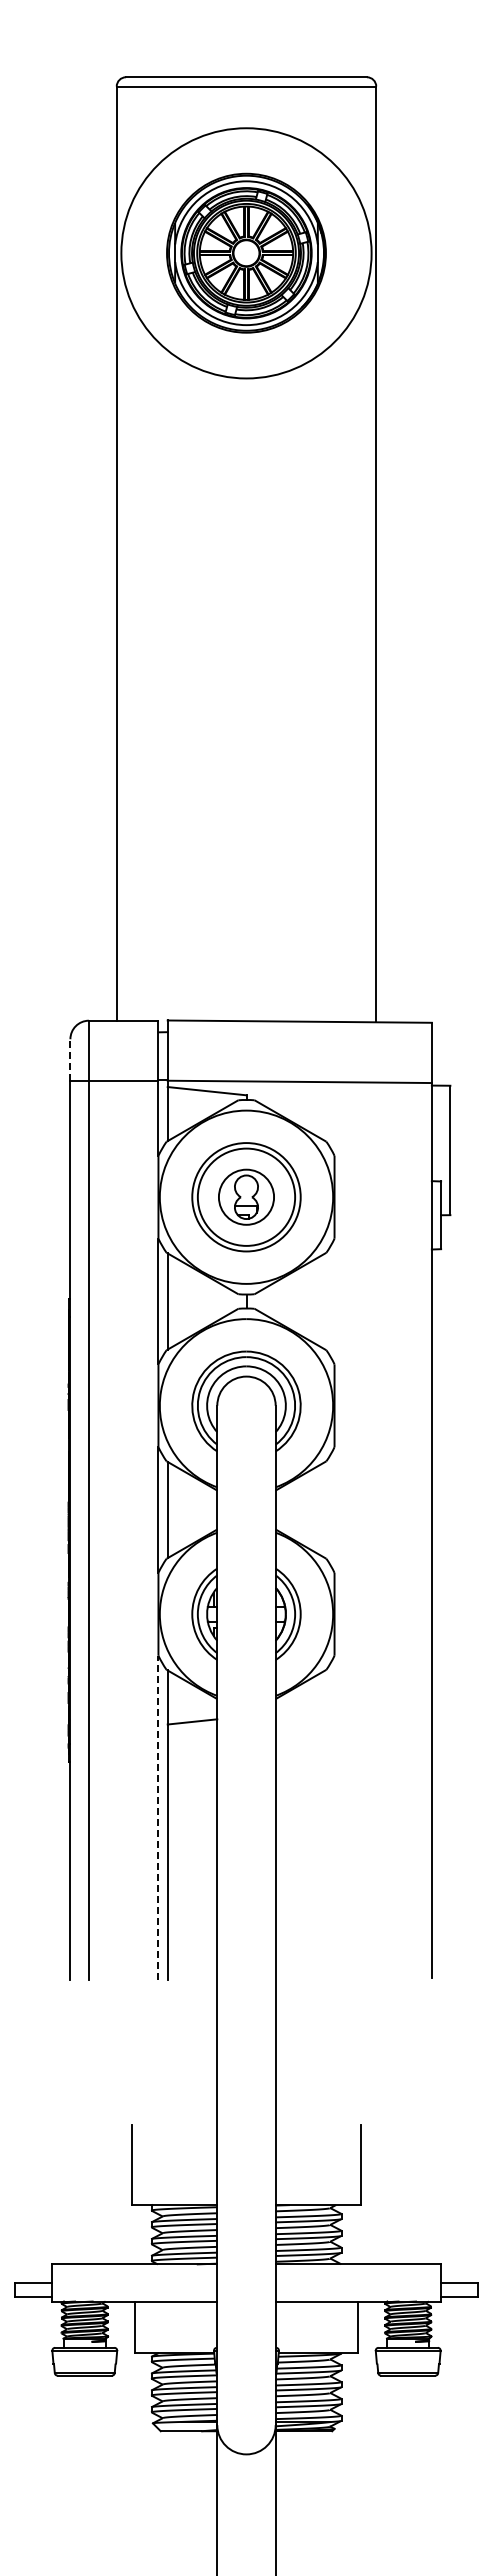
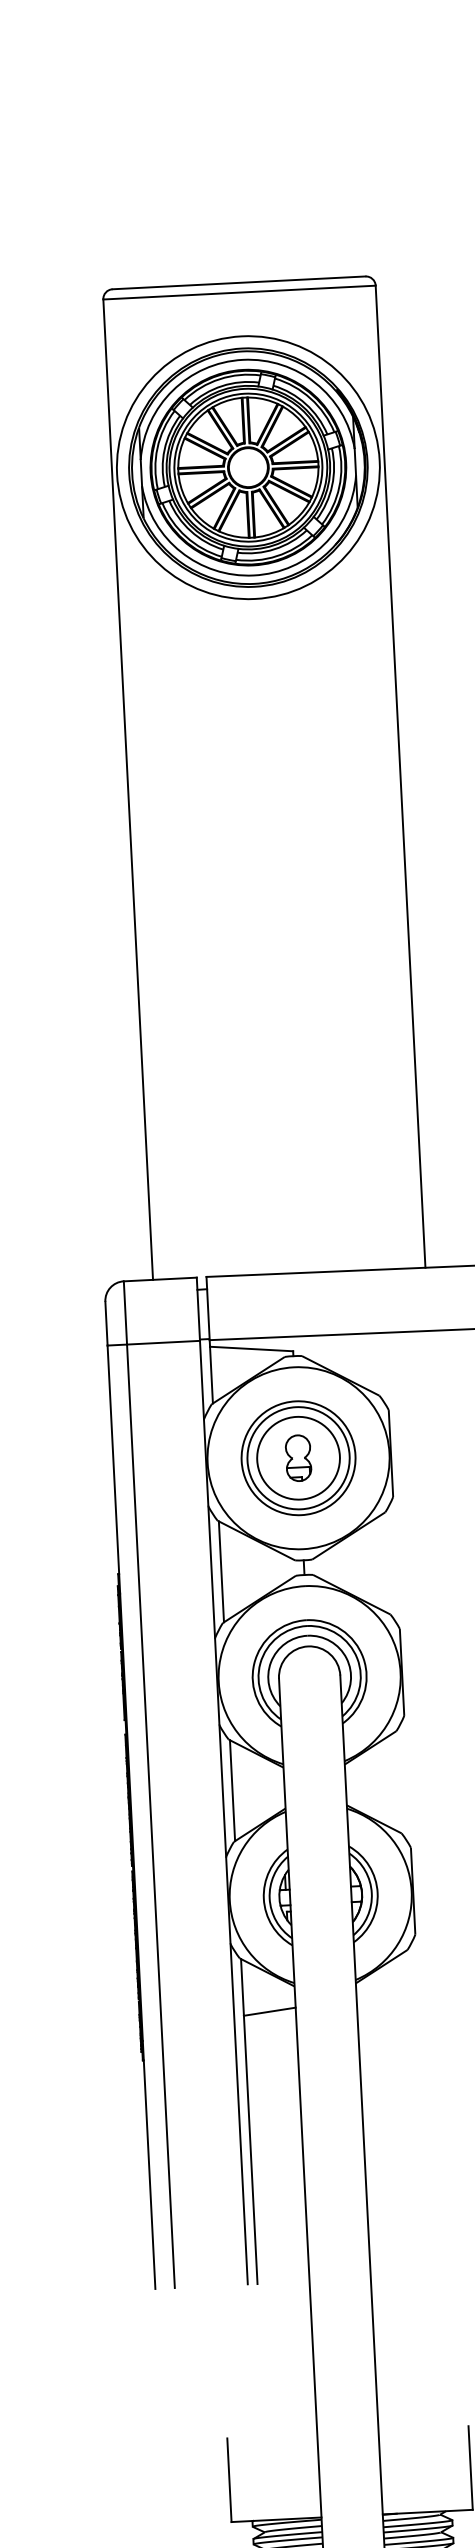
part: (246, 252) -> (248, 466), size x1.43
line: (70, 1060) -> (106, 1324), dashed -> solid
circle: (246, 1196) -> (298, 1457), size x1.43
line: (158, 1817) -> (239, 2113), dashed -> solid

